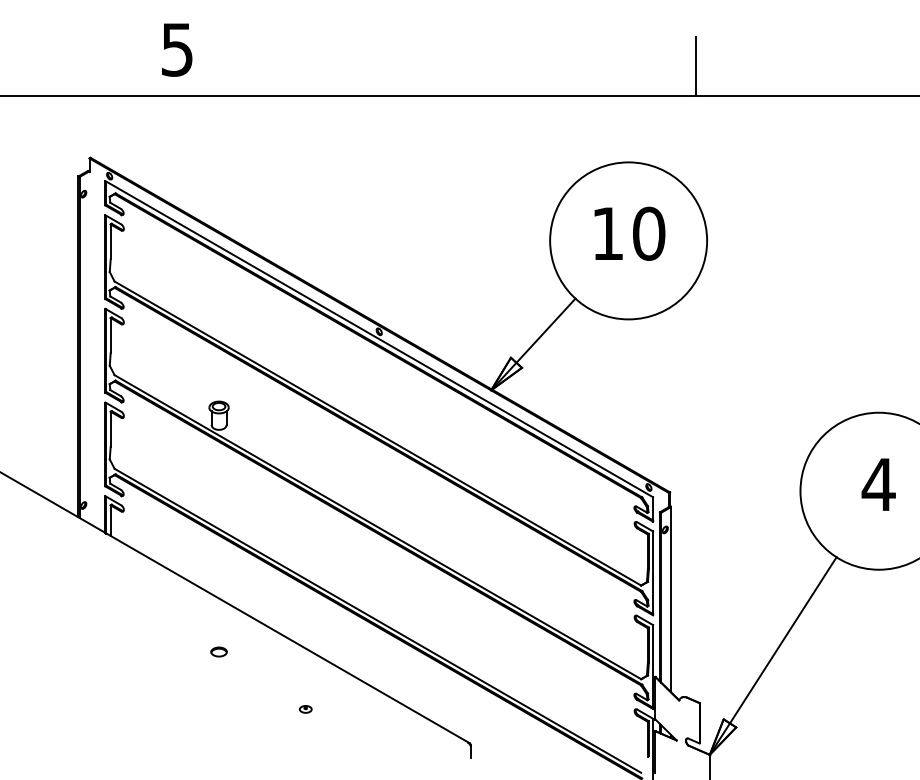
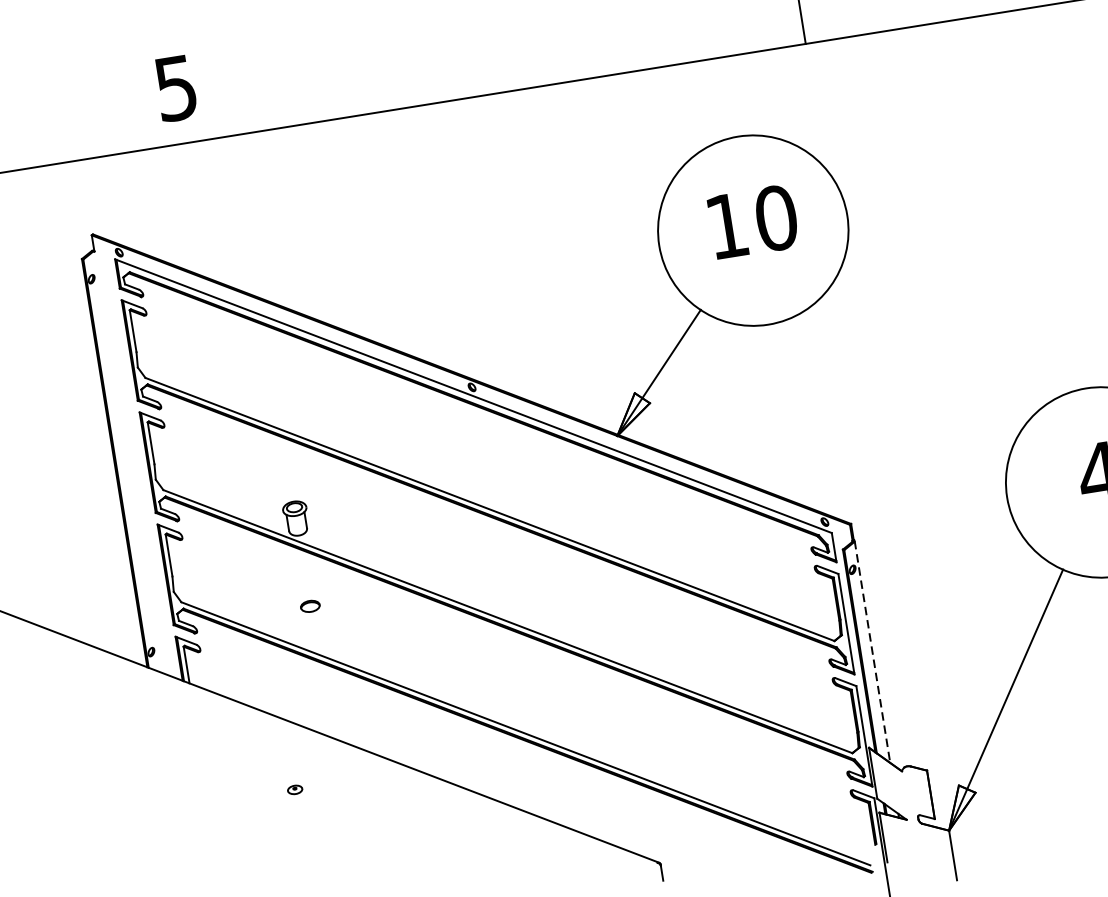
line: (670, 599) -> (872, 652), solid -> dashed
part: (218, 651) -> (309, 605), moved
part: (305, 709) -> (294, 790), moved

